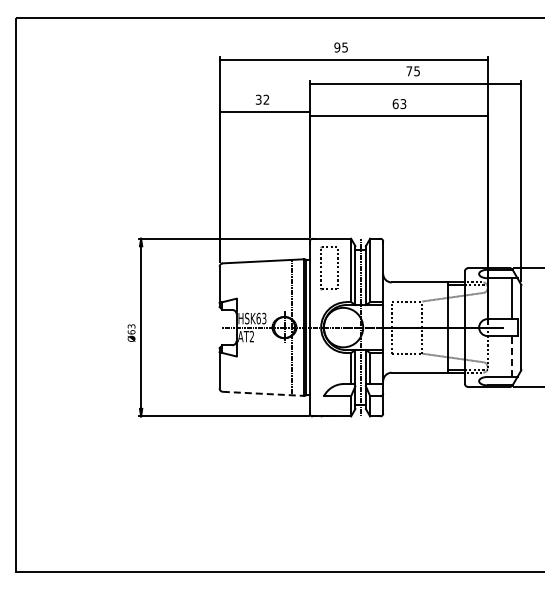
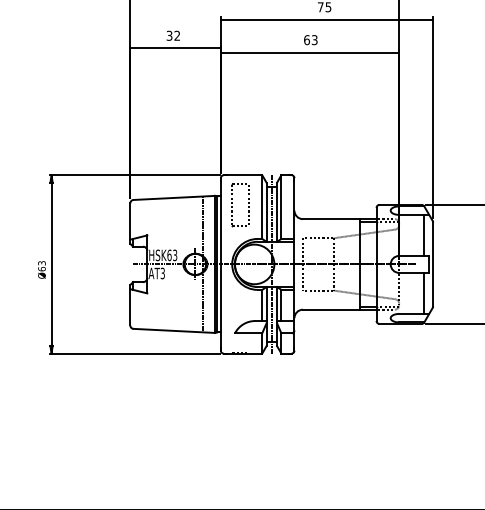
text: (251, 337) -> (162, 274), AT2 -> AT3
line: (511, 356) -> (423, 293), dashed -> solid
line: (263, 393) -> (174, 330), dashed -> solid

